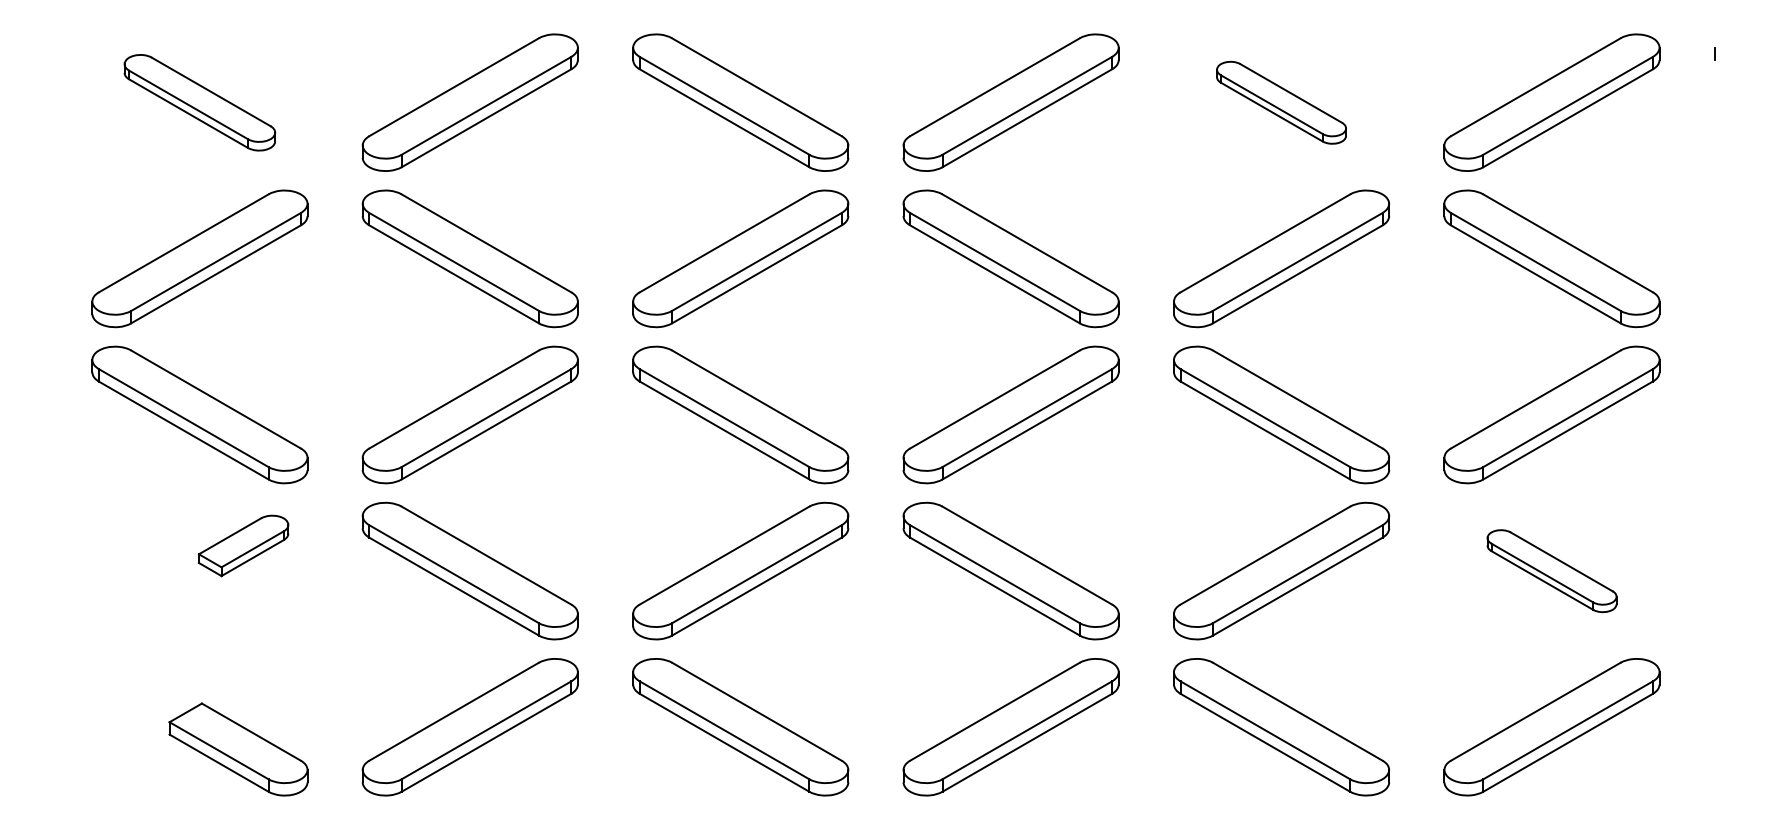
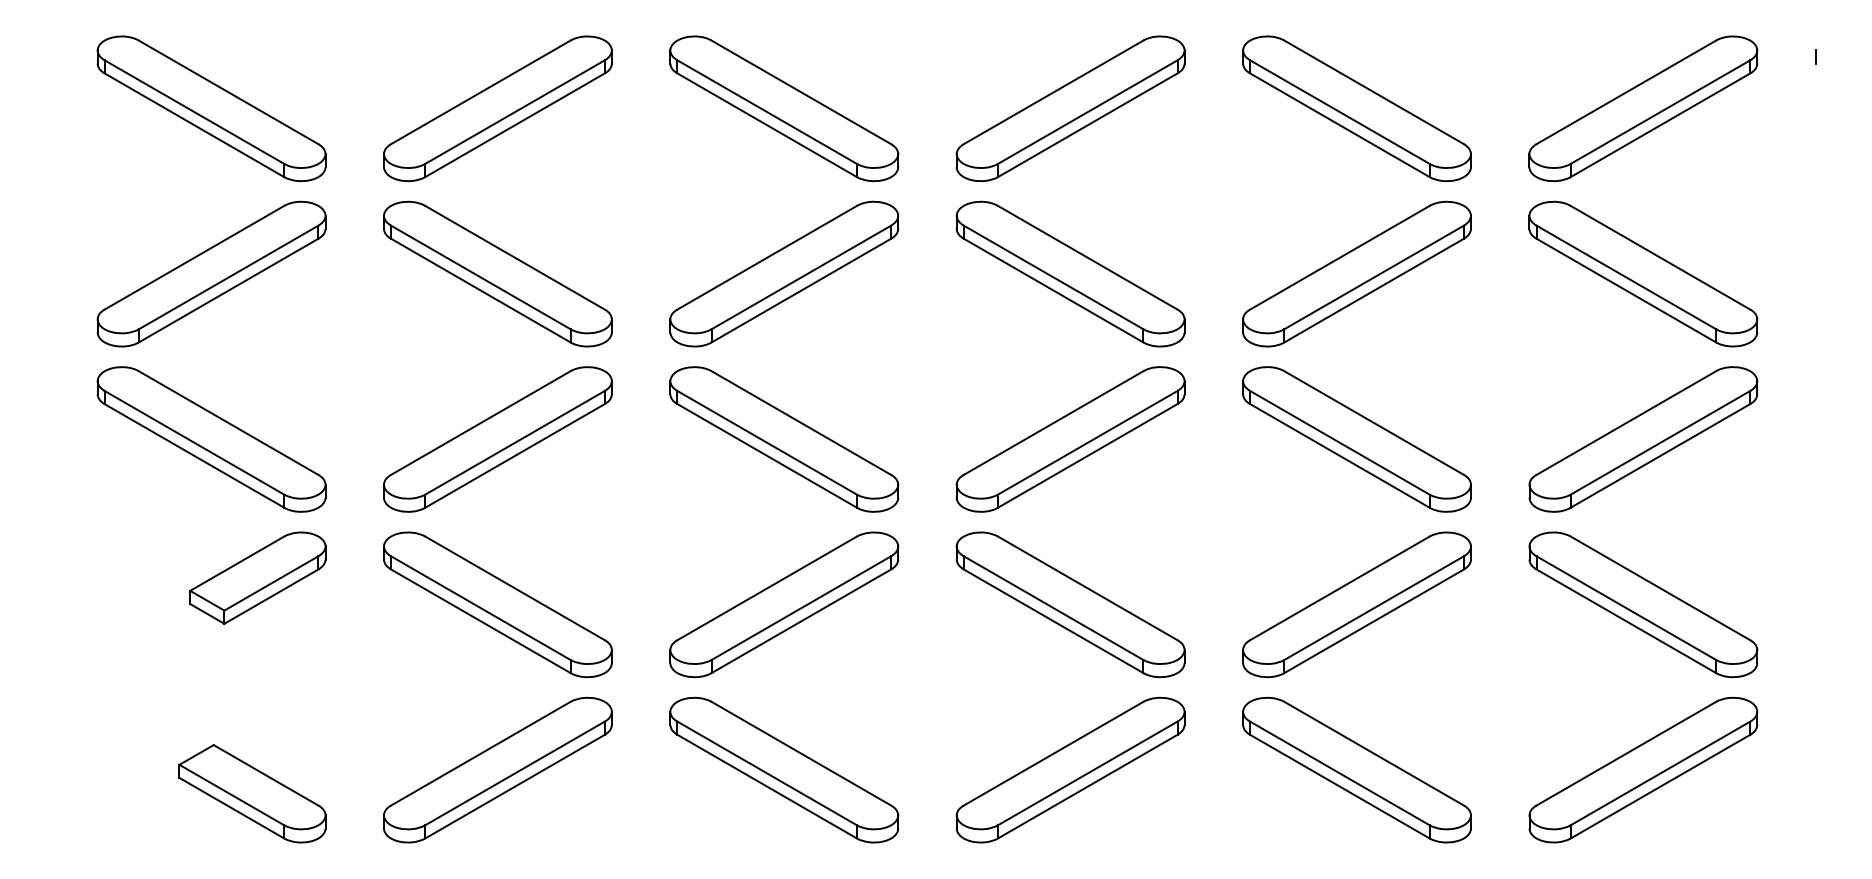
part: (199, 102) -> (211, 108), size x1.43
part: (1281, 102) -> (1356, 108), size x1.67
part: (243, 545) -> (257, 577), size x1.43
part: (1552, 570) -> (1643, 604), size x1.67

